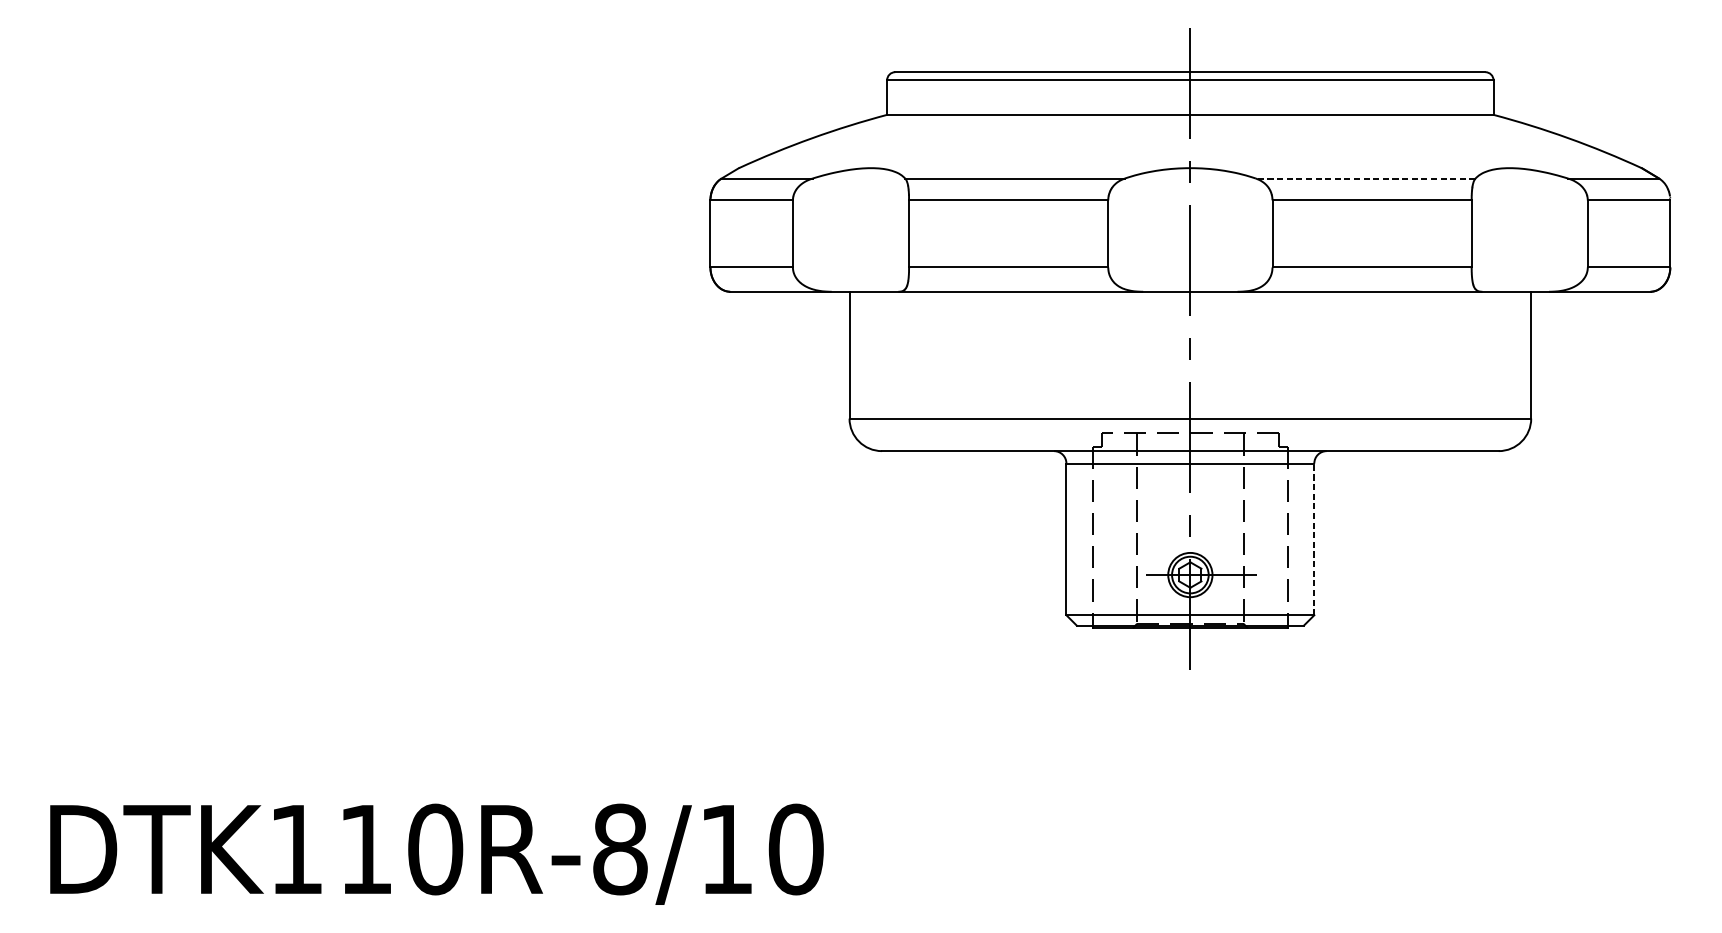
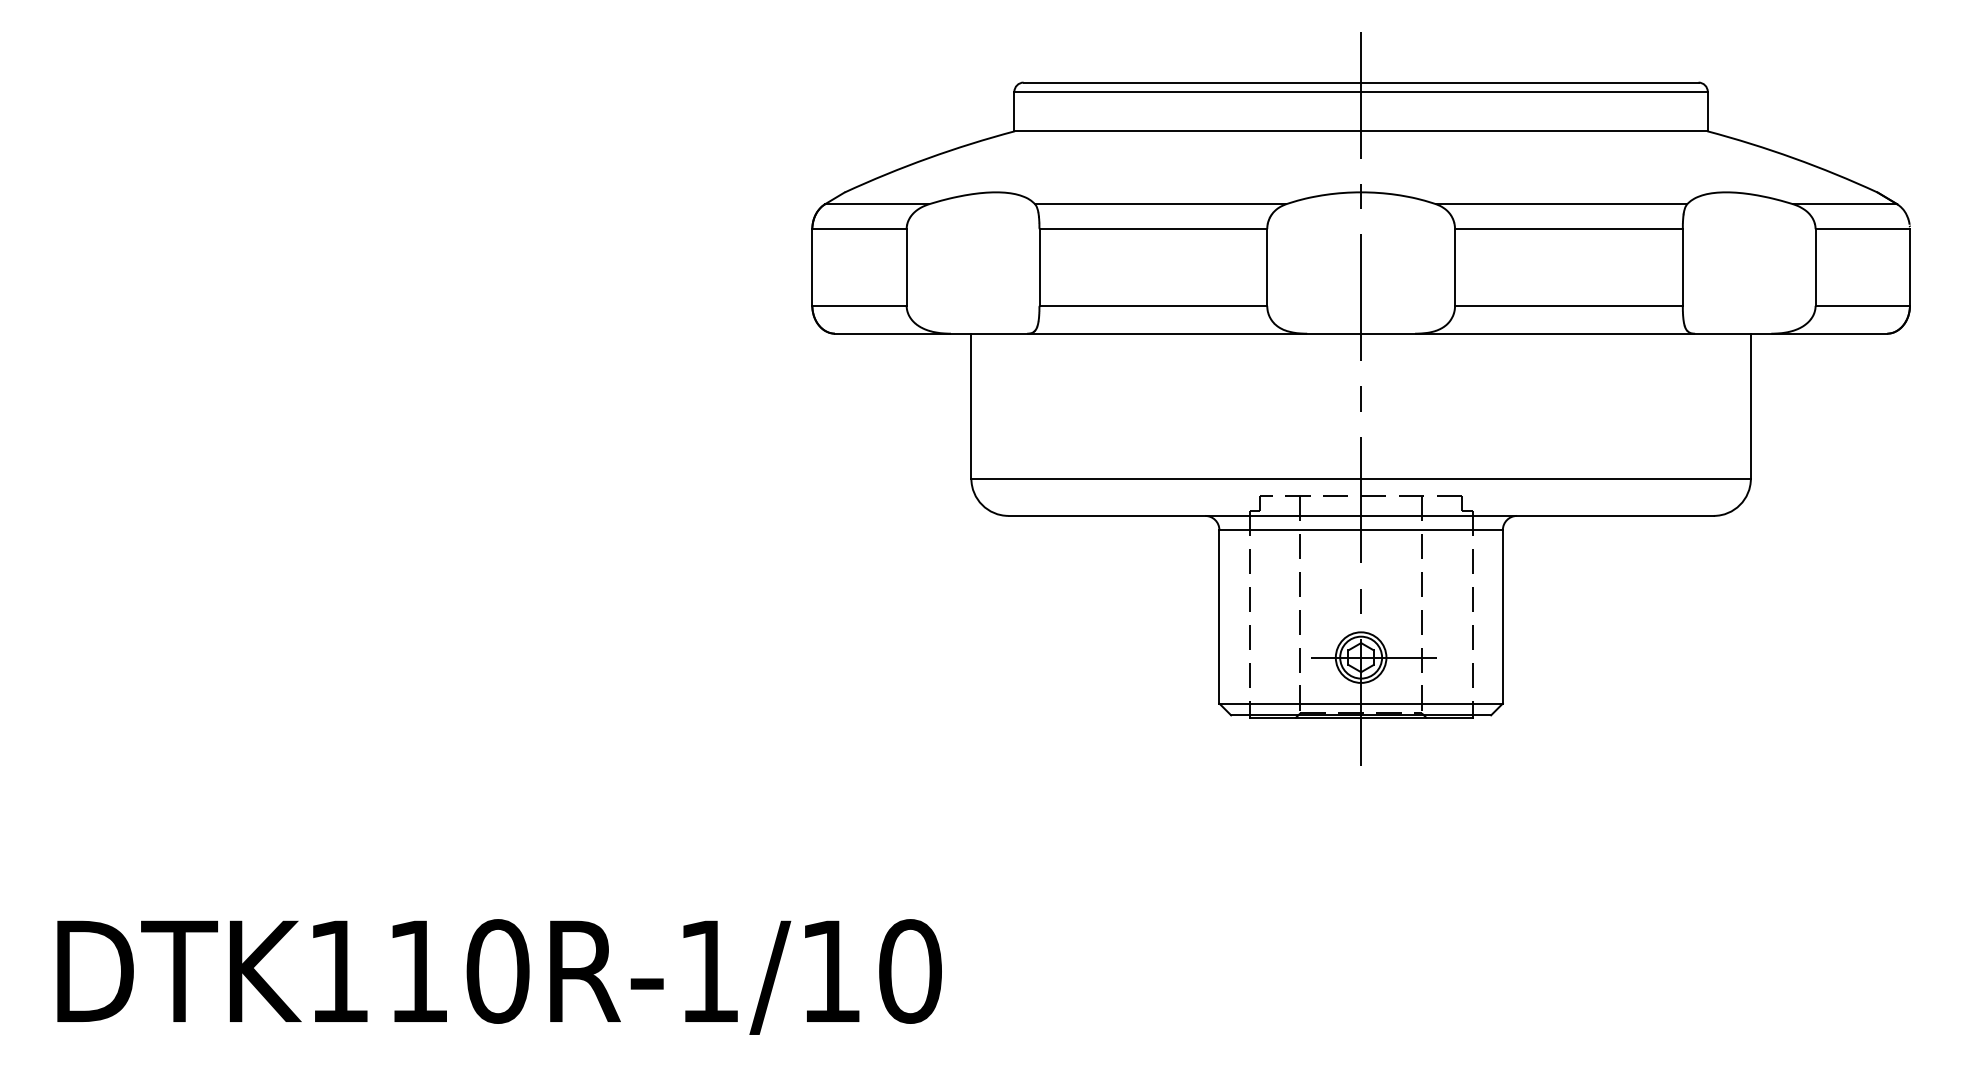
line: (1365, 178) -> (1561, 204), dashed -> solid
line: (1313, 539) -> (1502, 616), dashed -> solid
text: (620, 849) -> (709, 971), DTK110R-8/10 -> DTK110R-1/10

